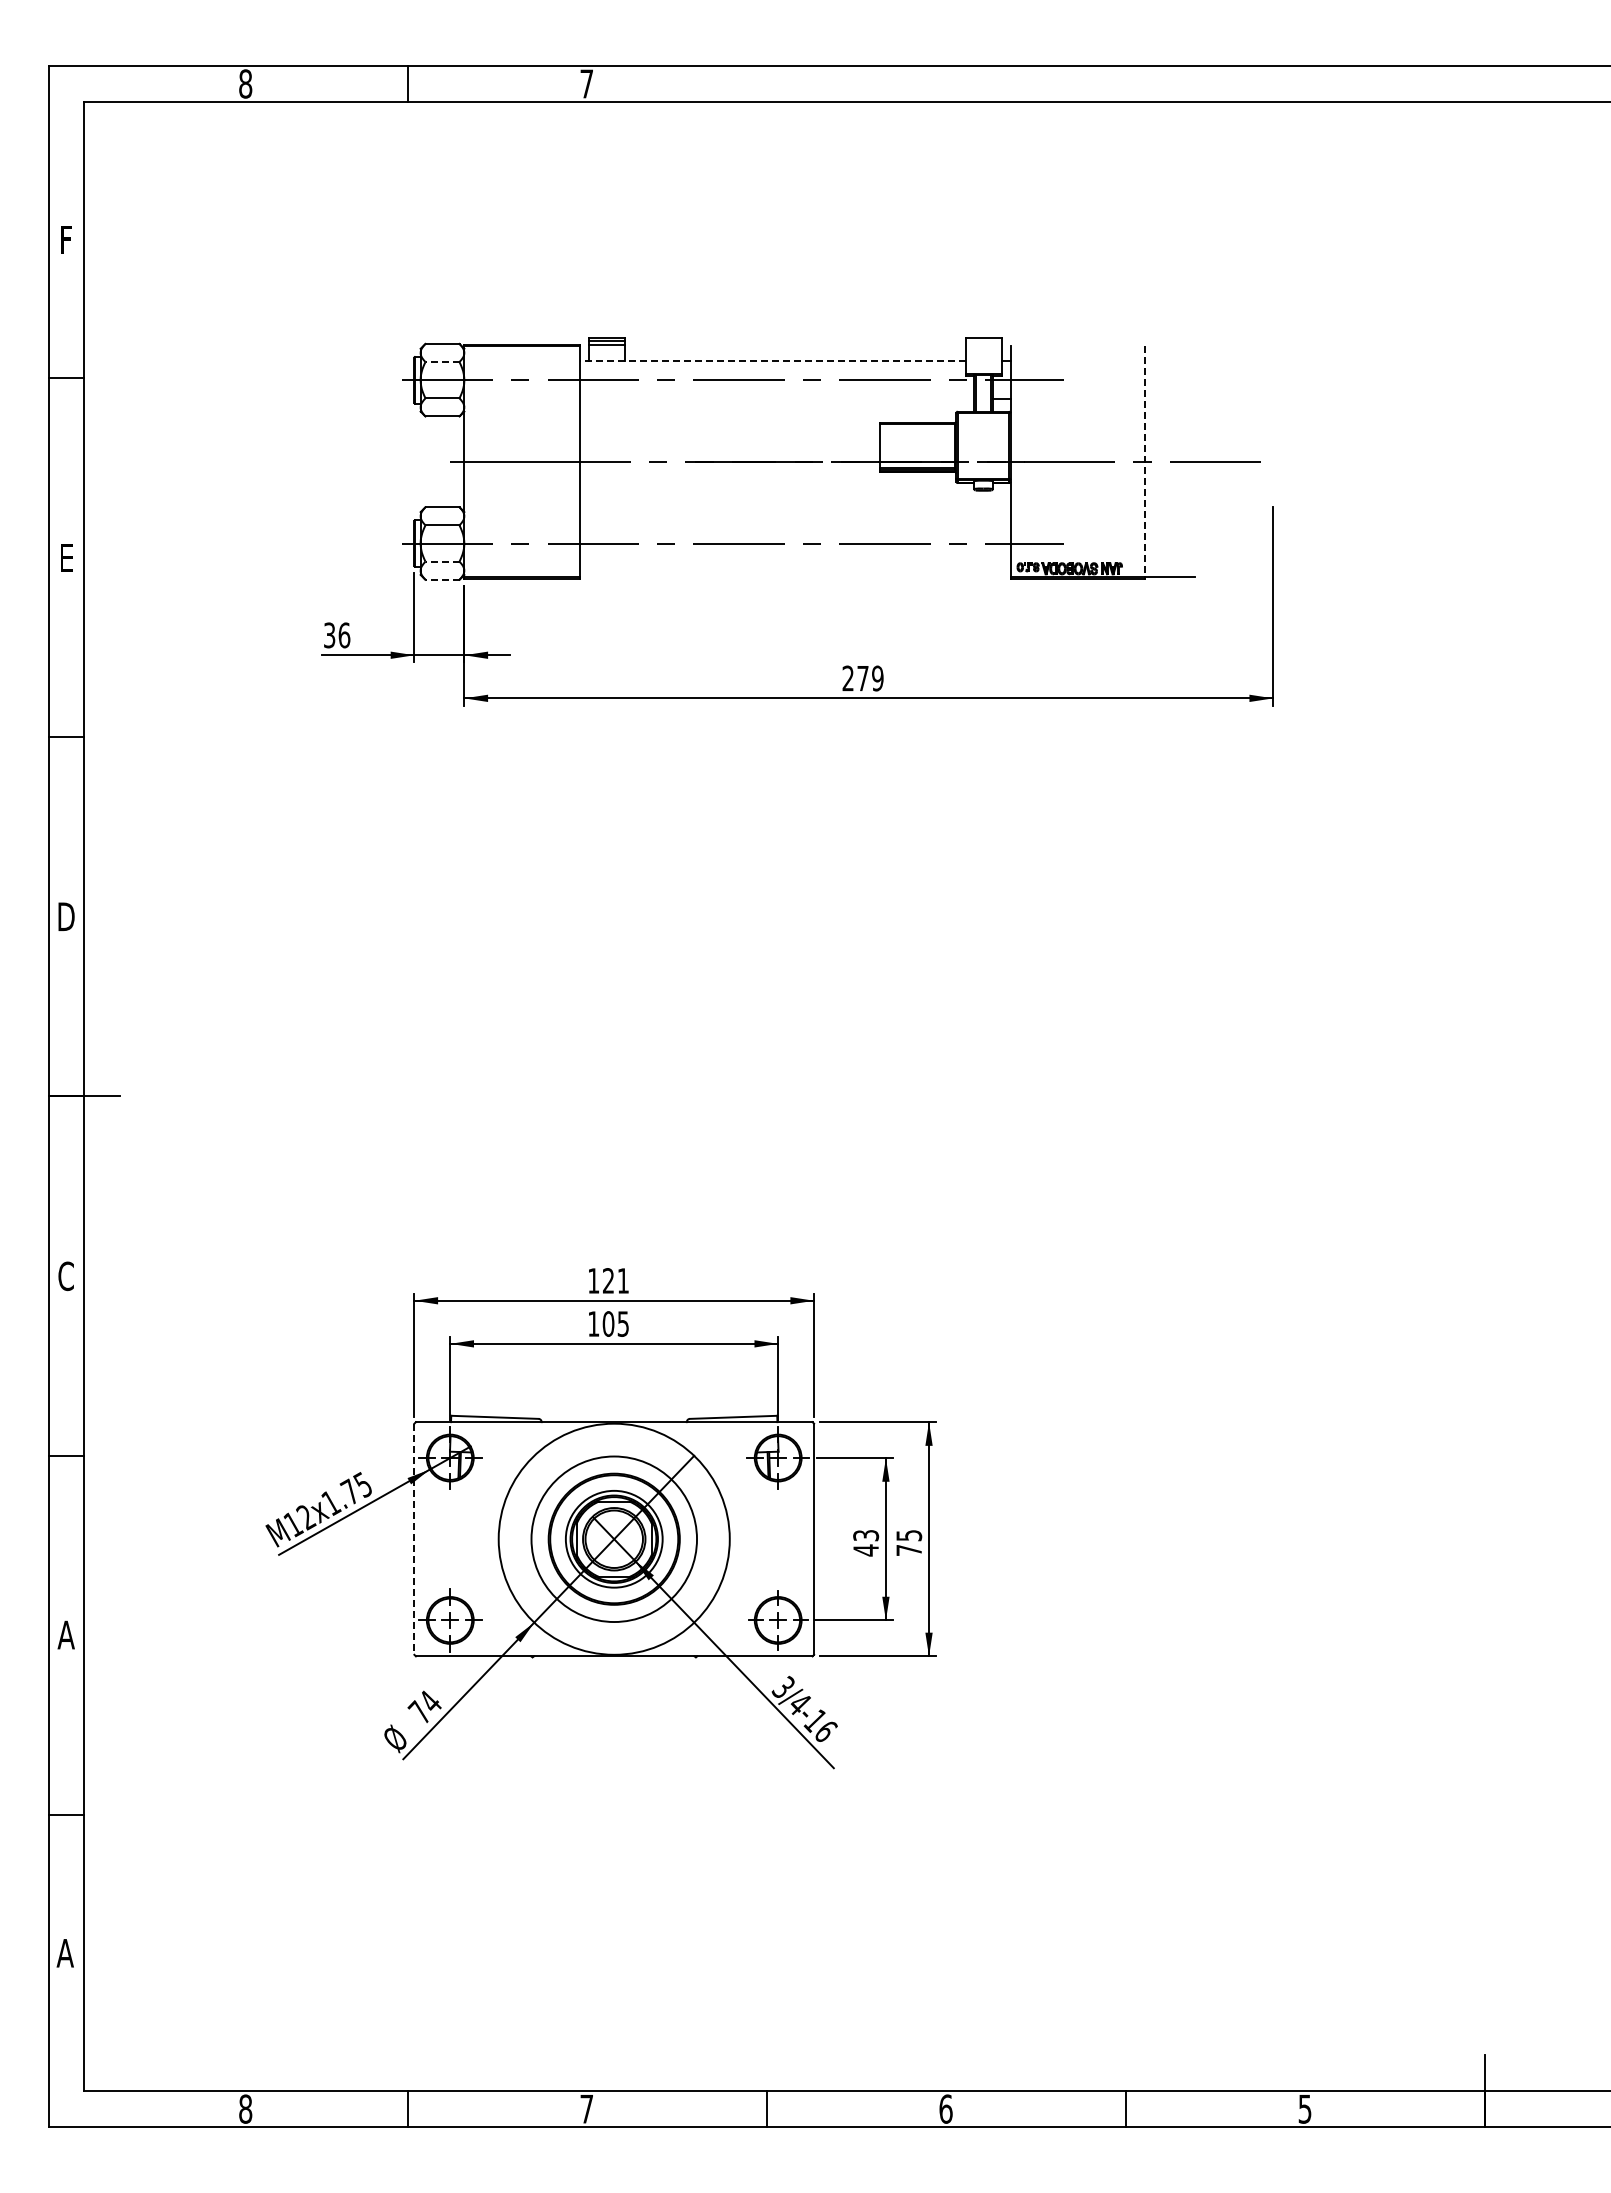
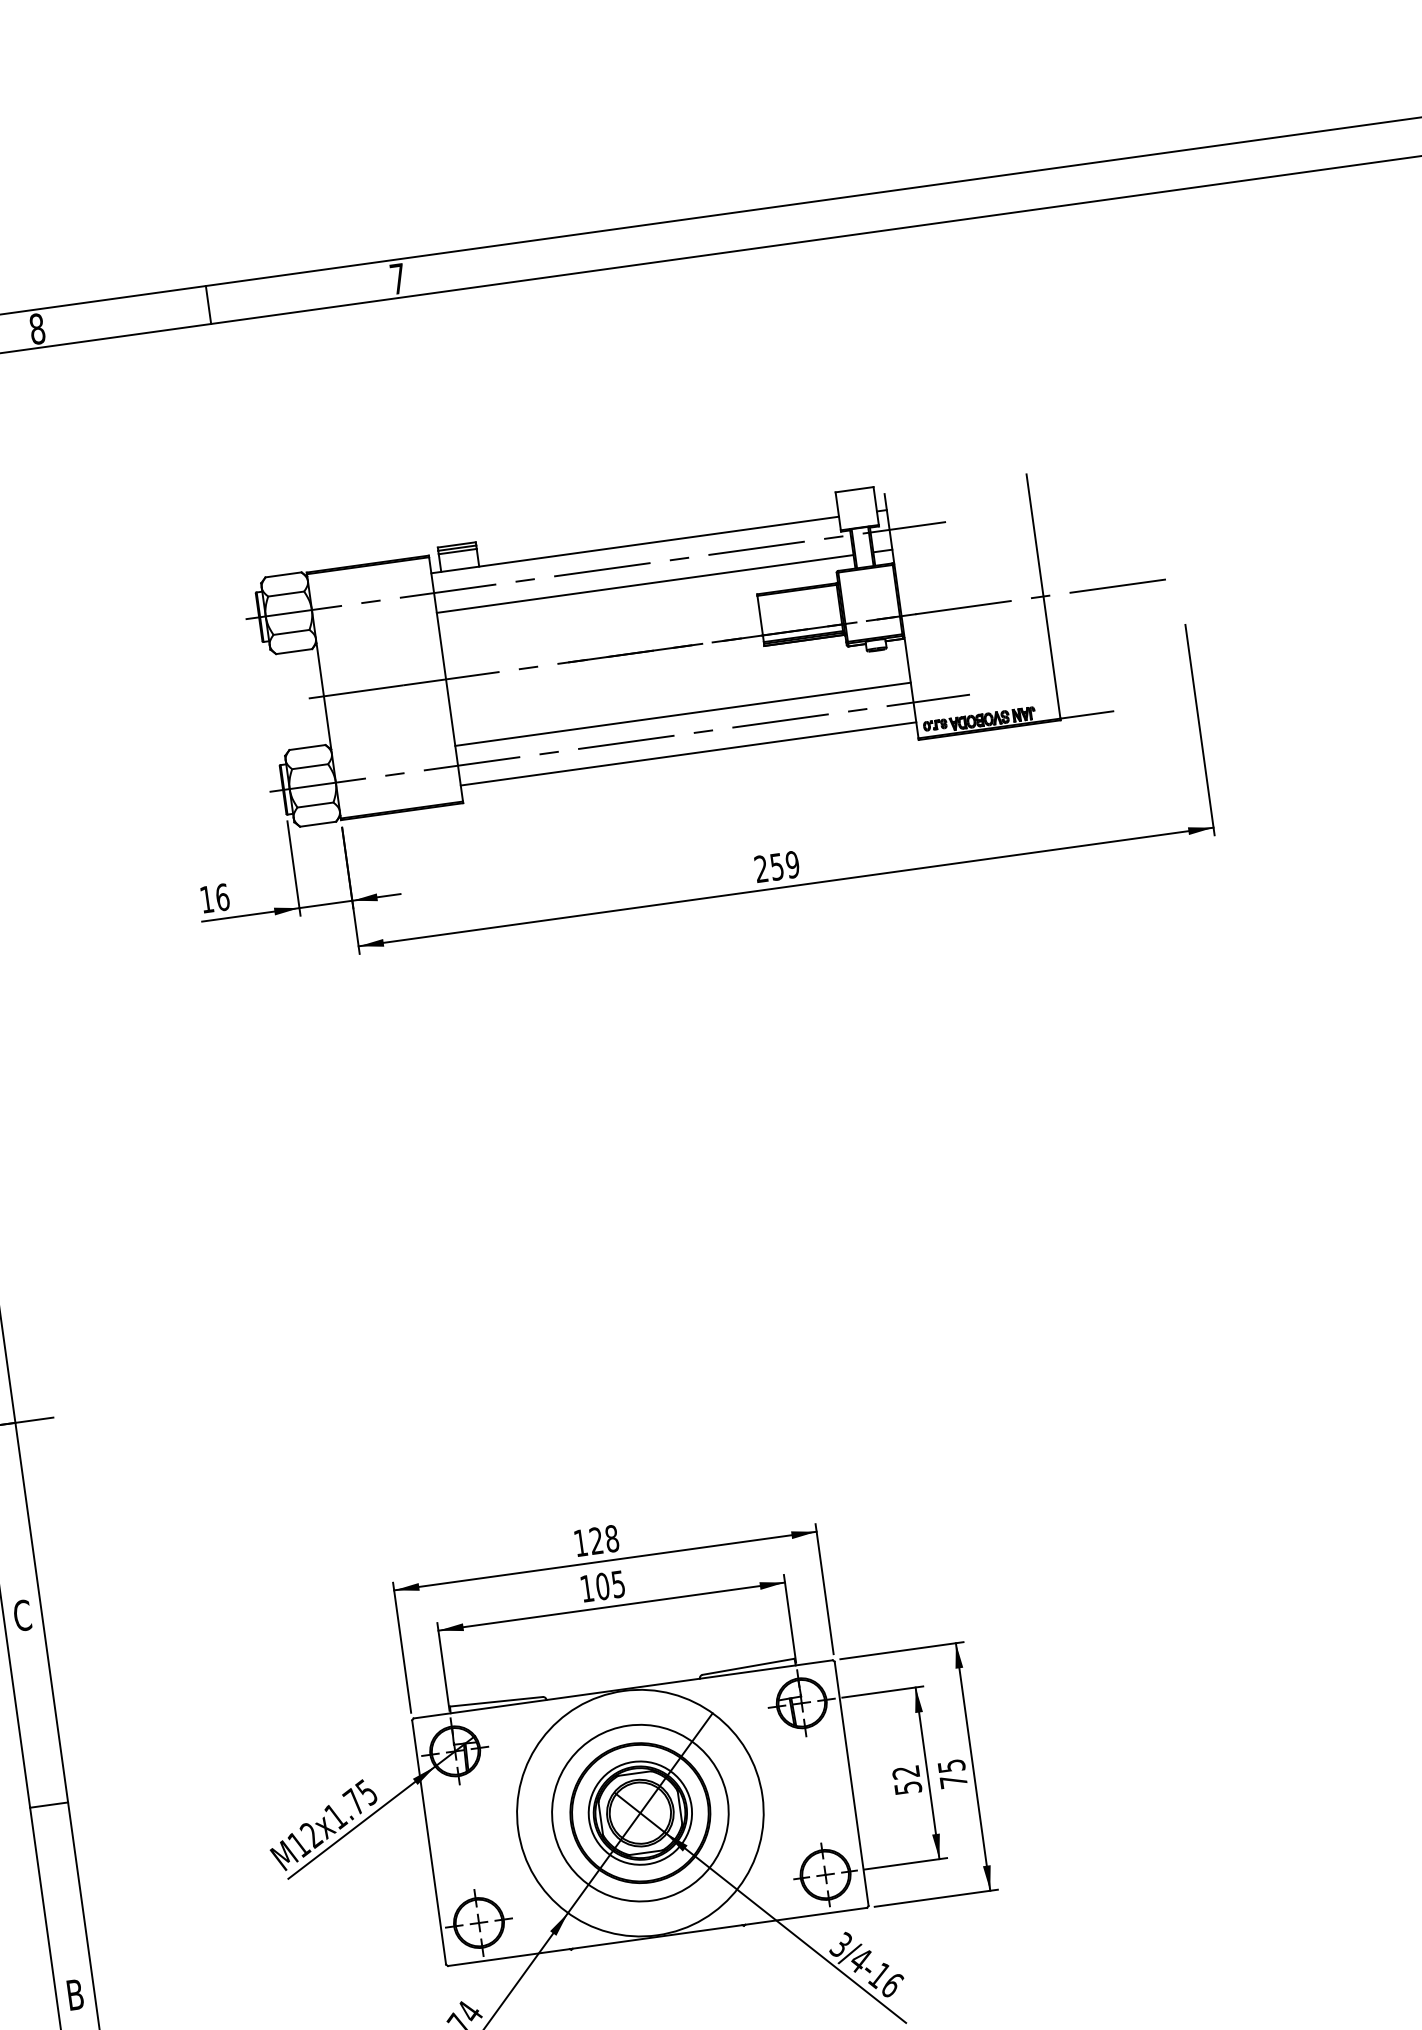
line: (772, 361) -> (634, 545), dashed -> solid
line: (442, 362) -> (286, 594), dashed -> solid
line: (776, 398) -> (644, 583), added
line: (1145, 461) -> (1043, 596), dashed -> solid
line: (794, 524) -> (682, 714), added
line: (442, 561) -> (315, 804), dashed -> solid
line: (794, 562) -> (687, 754), added
line: (442, 579) -> (318, 823), dashed -> solid
text: (329, 635) -> (206, 899), 36 -> 16
text: (862, 678) -> (776, 866), 279 -> 259
text: (623, 1280) -> (612, 1538), 121 -> 128
line: (414, 1539) -> (429, 1842), dashed -> solid
text: (866, 1543) -> (907, 1780), 43 -> 52
text: (65, 1634) -> (74, 1994), A -> B

